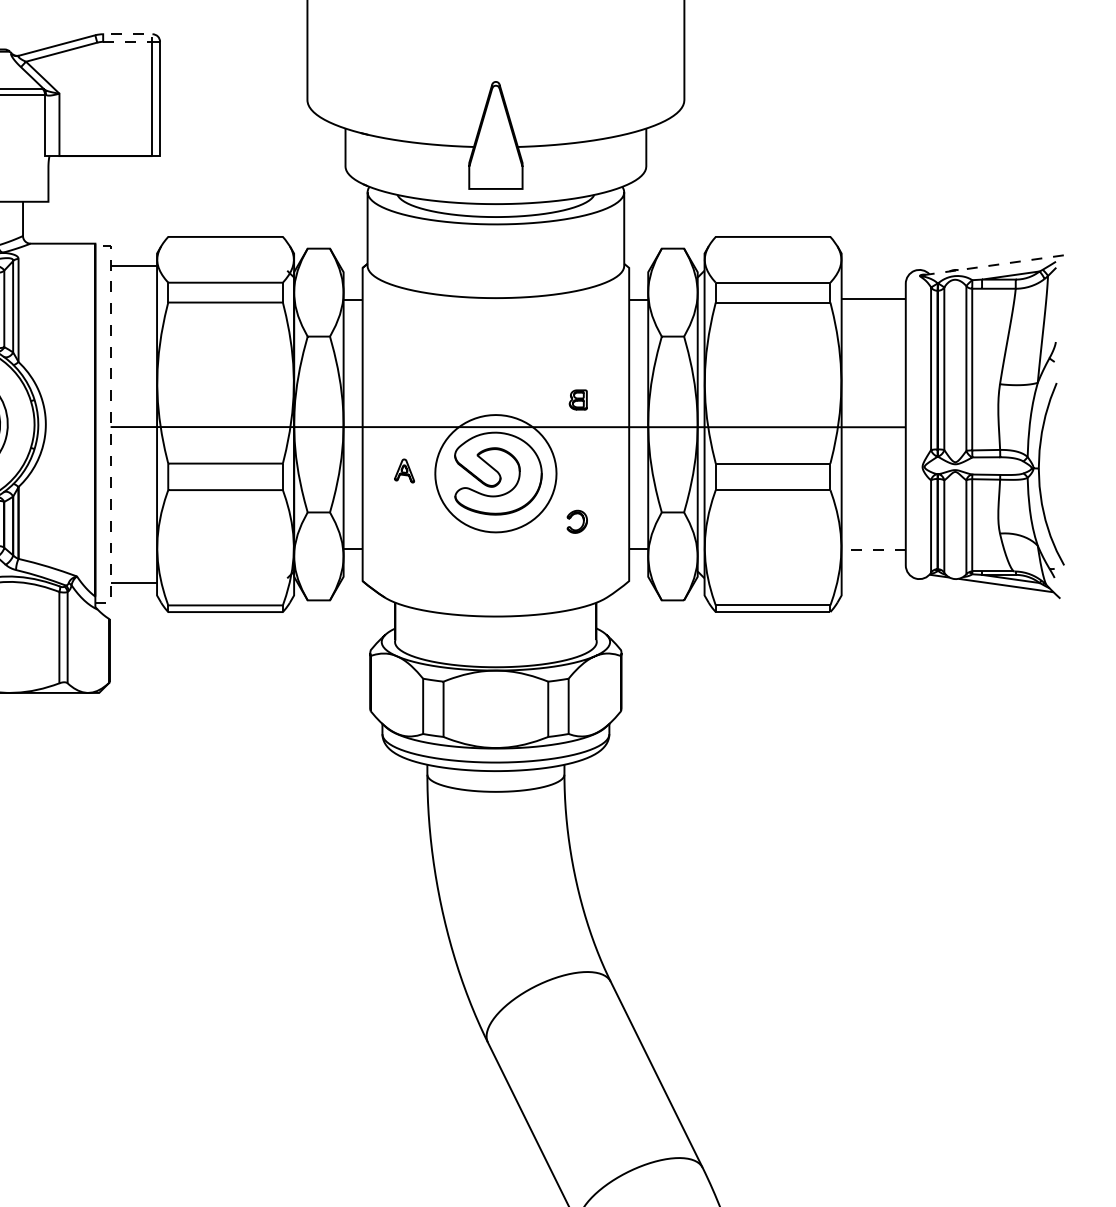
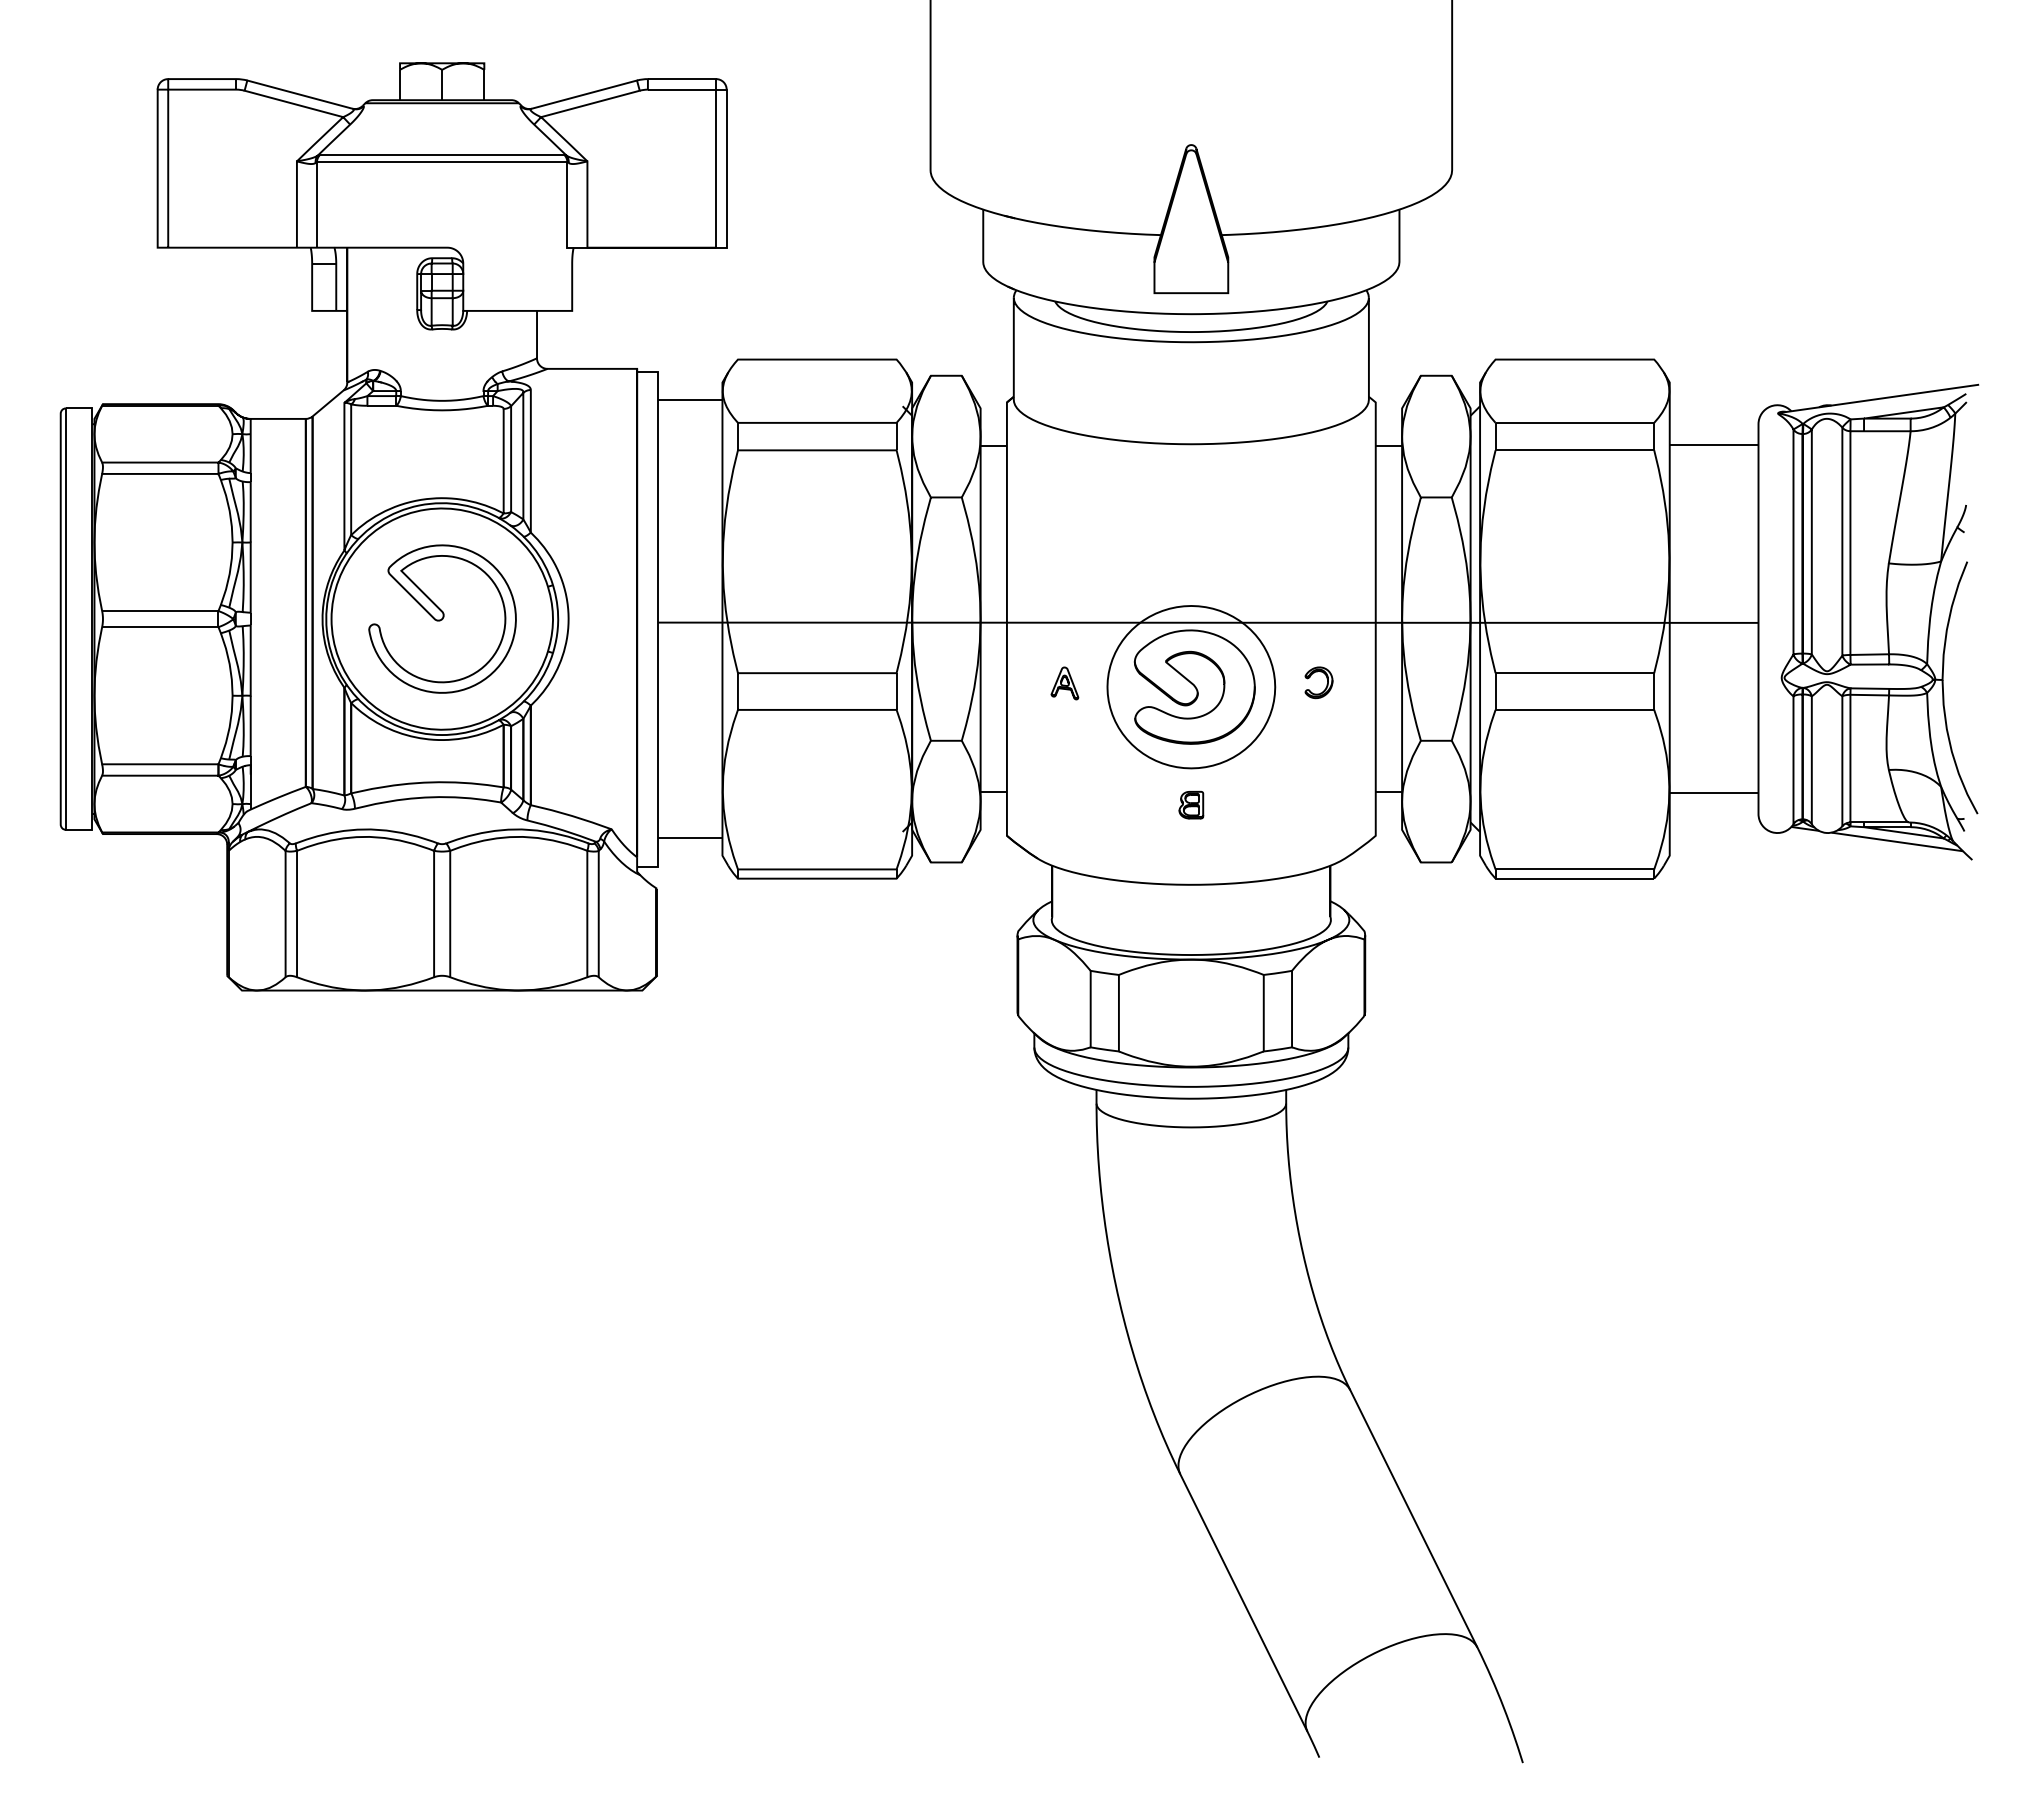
line: (152, 37) -> (716, 83), dashed -> solid
line: (994, 265) -> (1881, 398), dashed -> solid
part: (578, 399) -> (1191, 804), moved
line: (110, 424) -> (658, 619), dashed -> solid
part: (582, 523) -> (1326, 684), moved
line: (873, 549) -> (1713, 792), dashed -> solid

